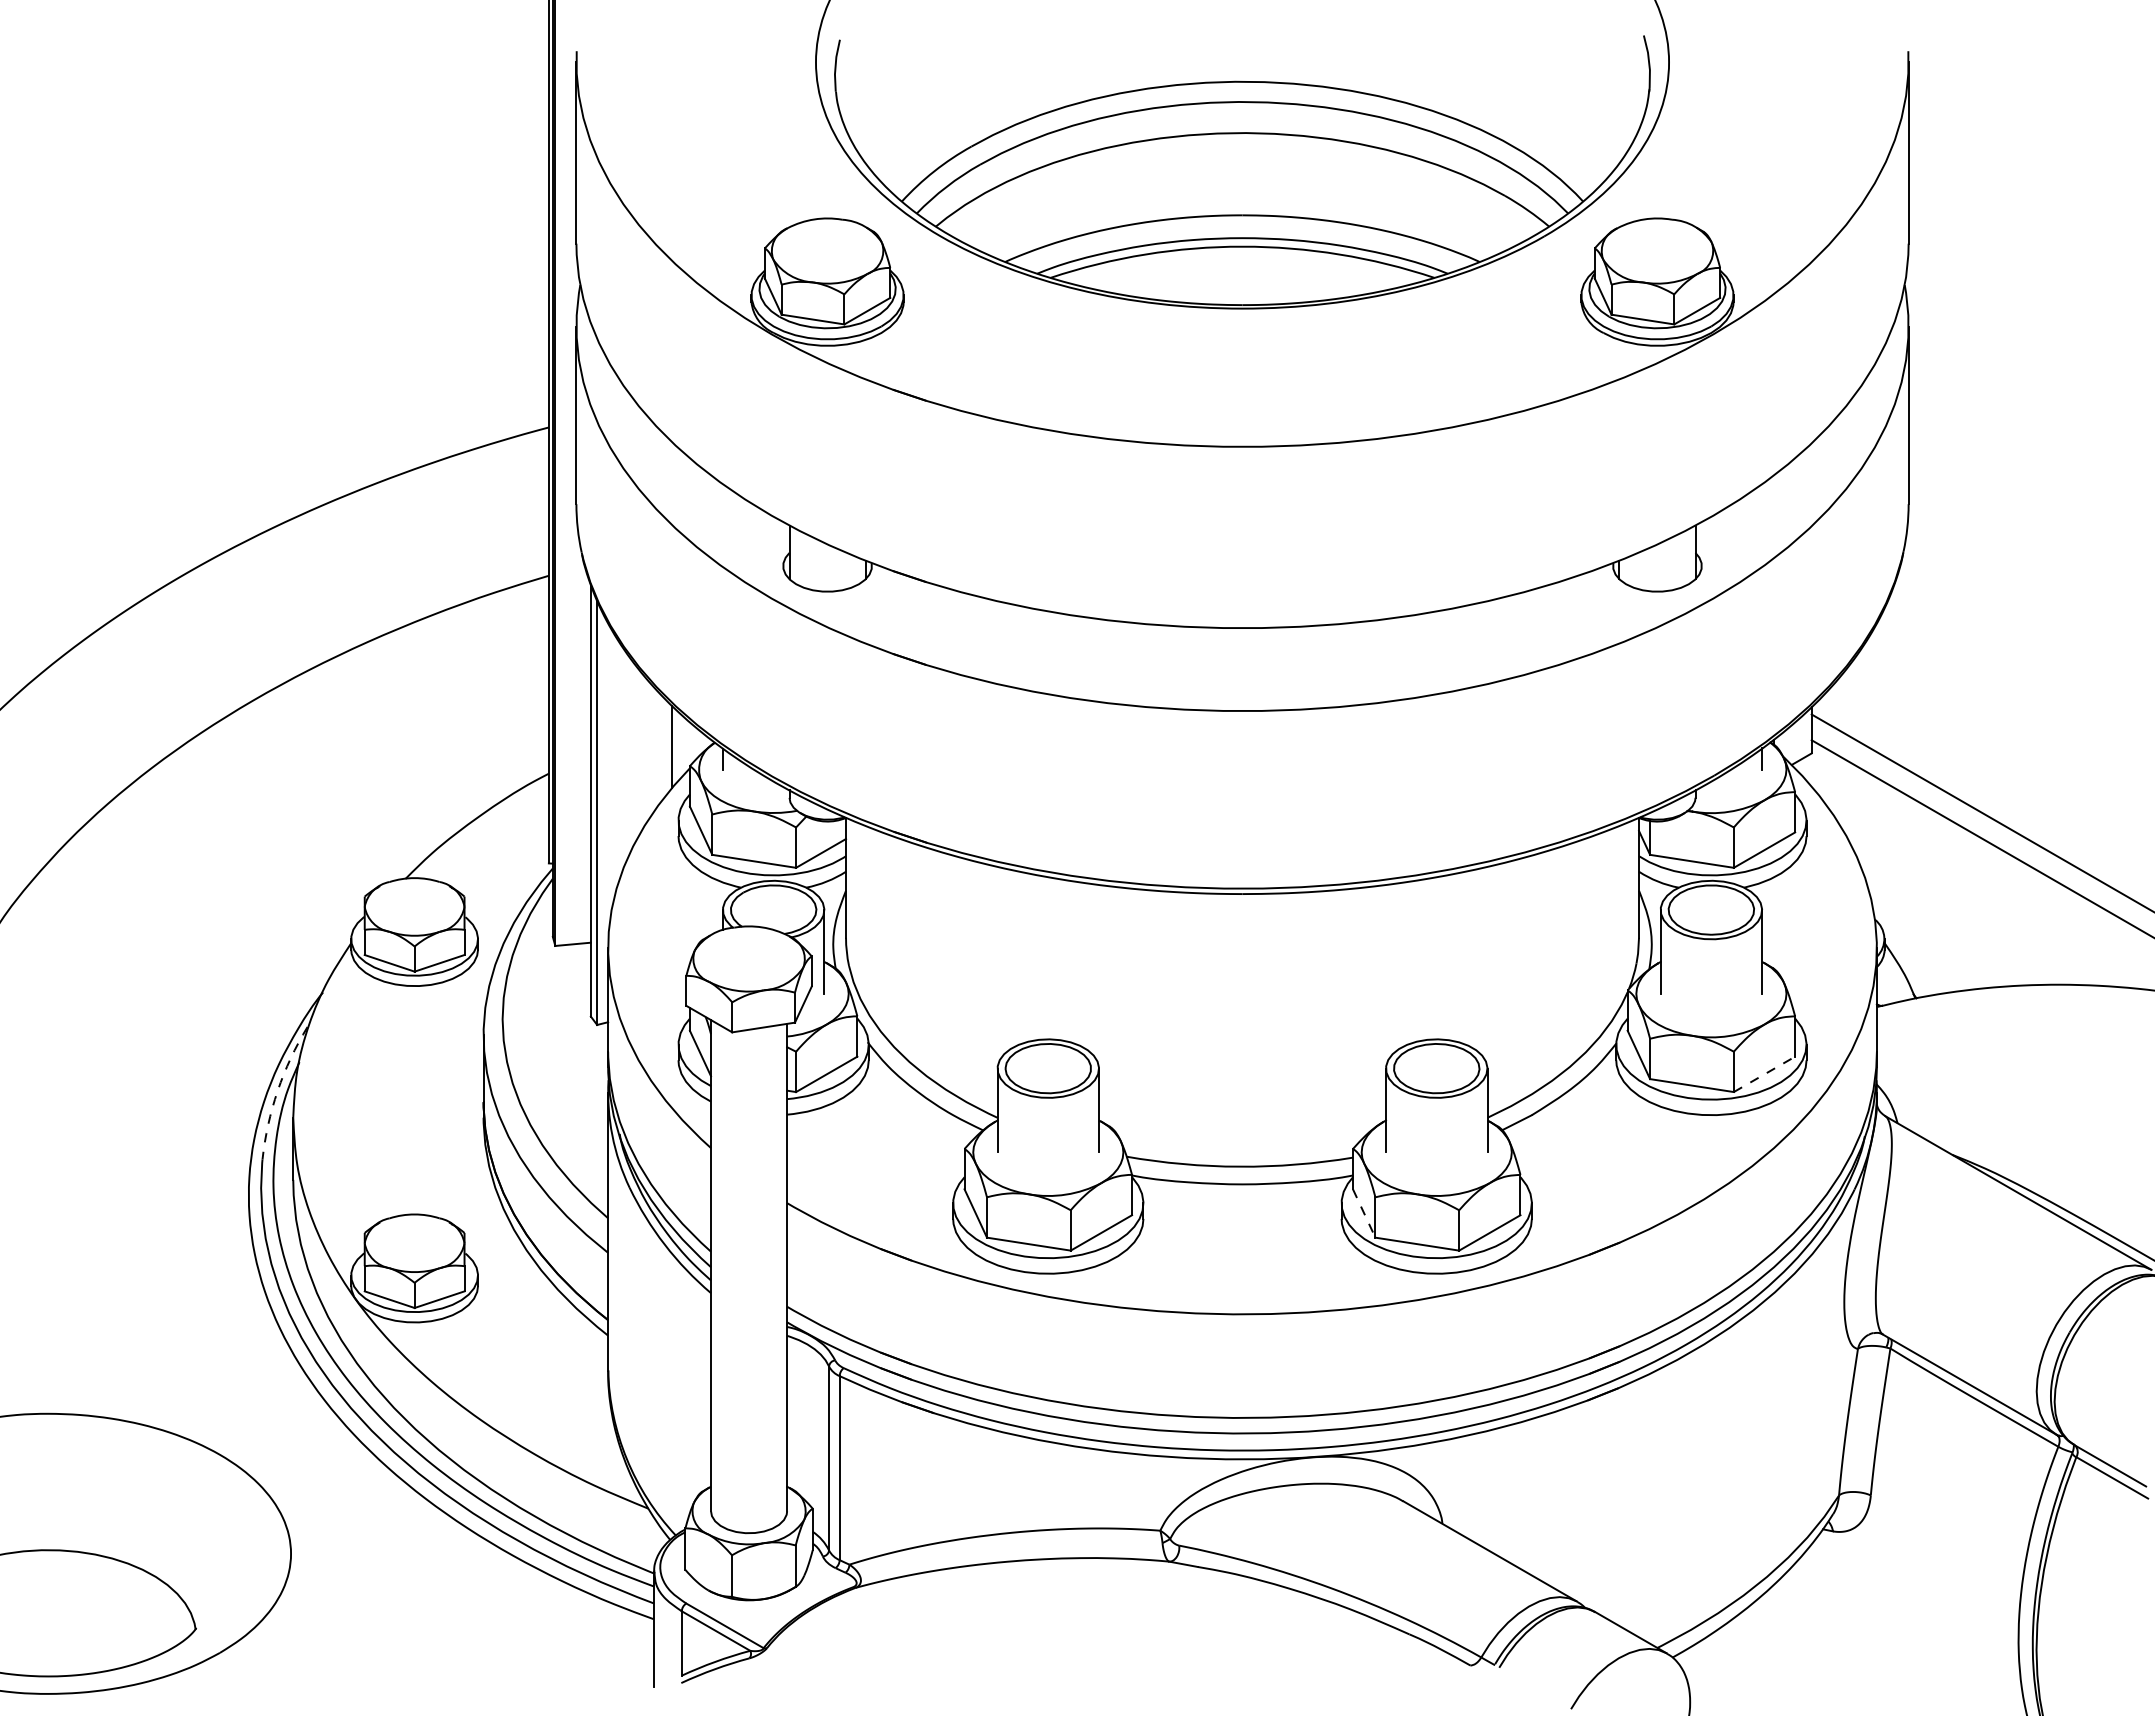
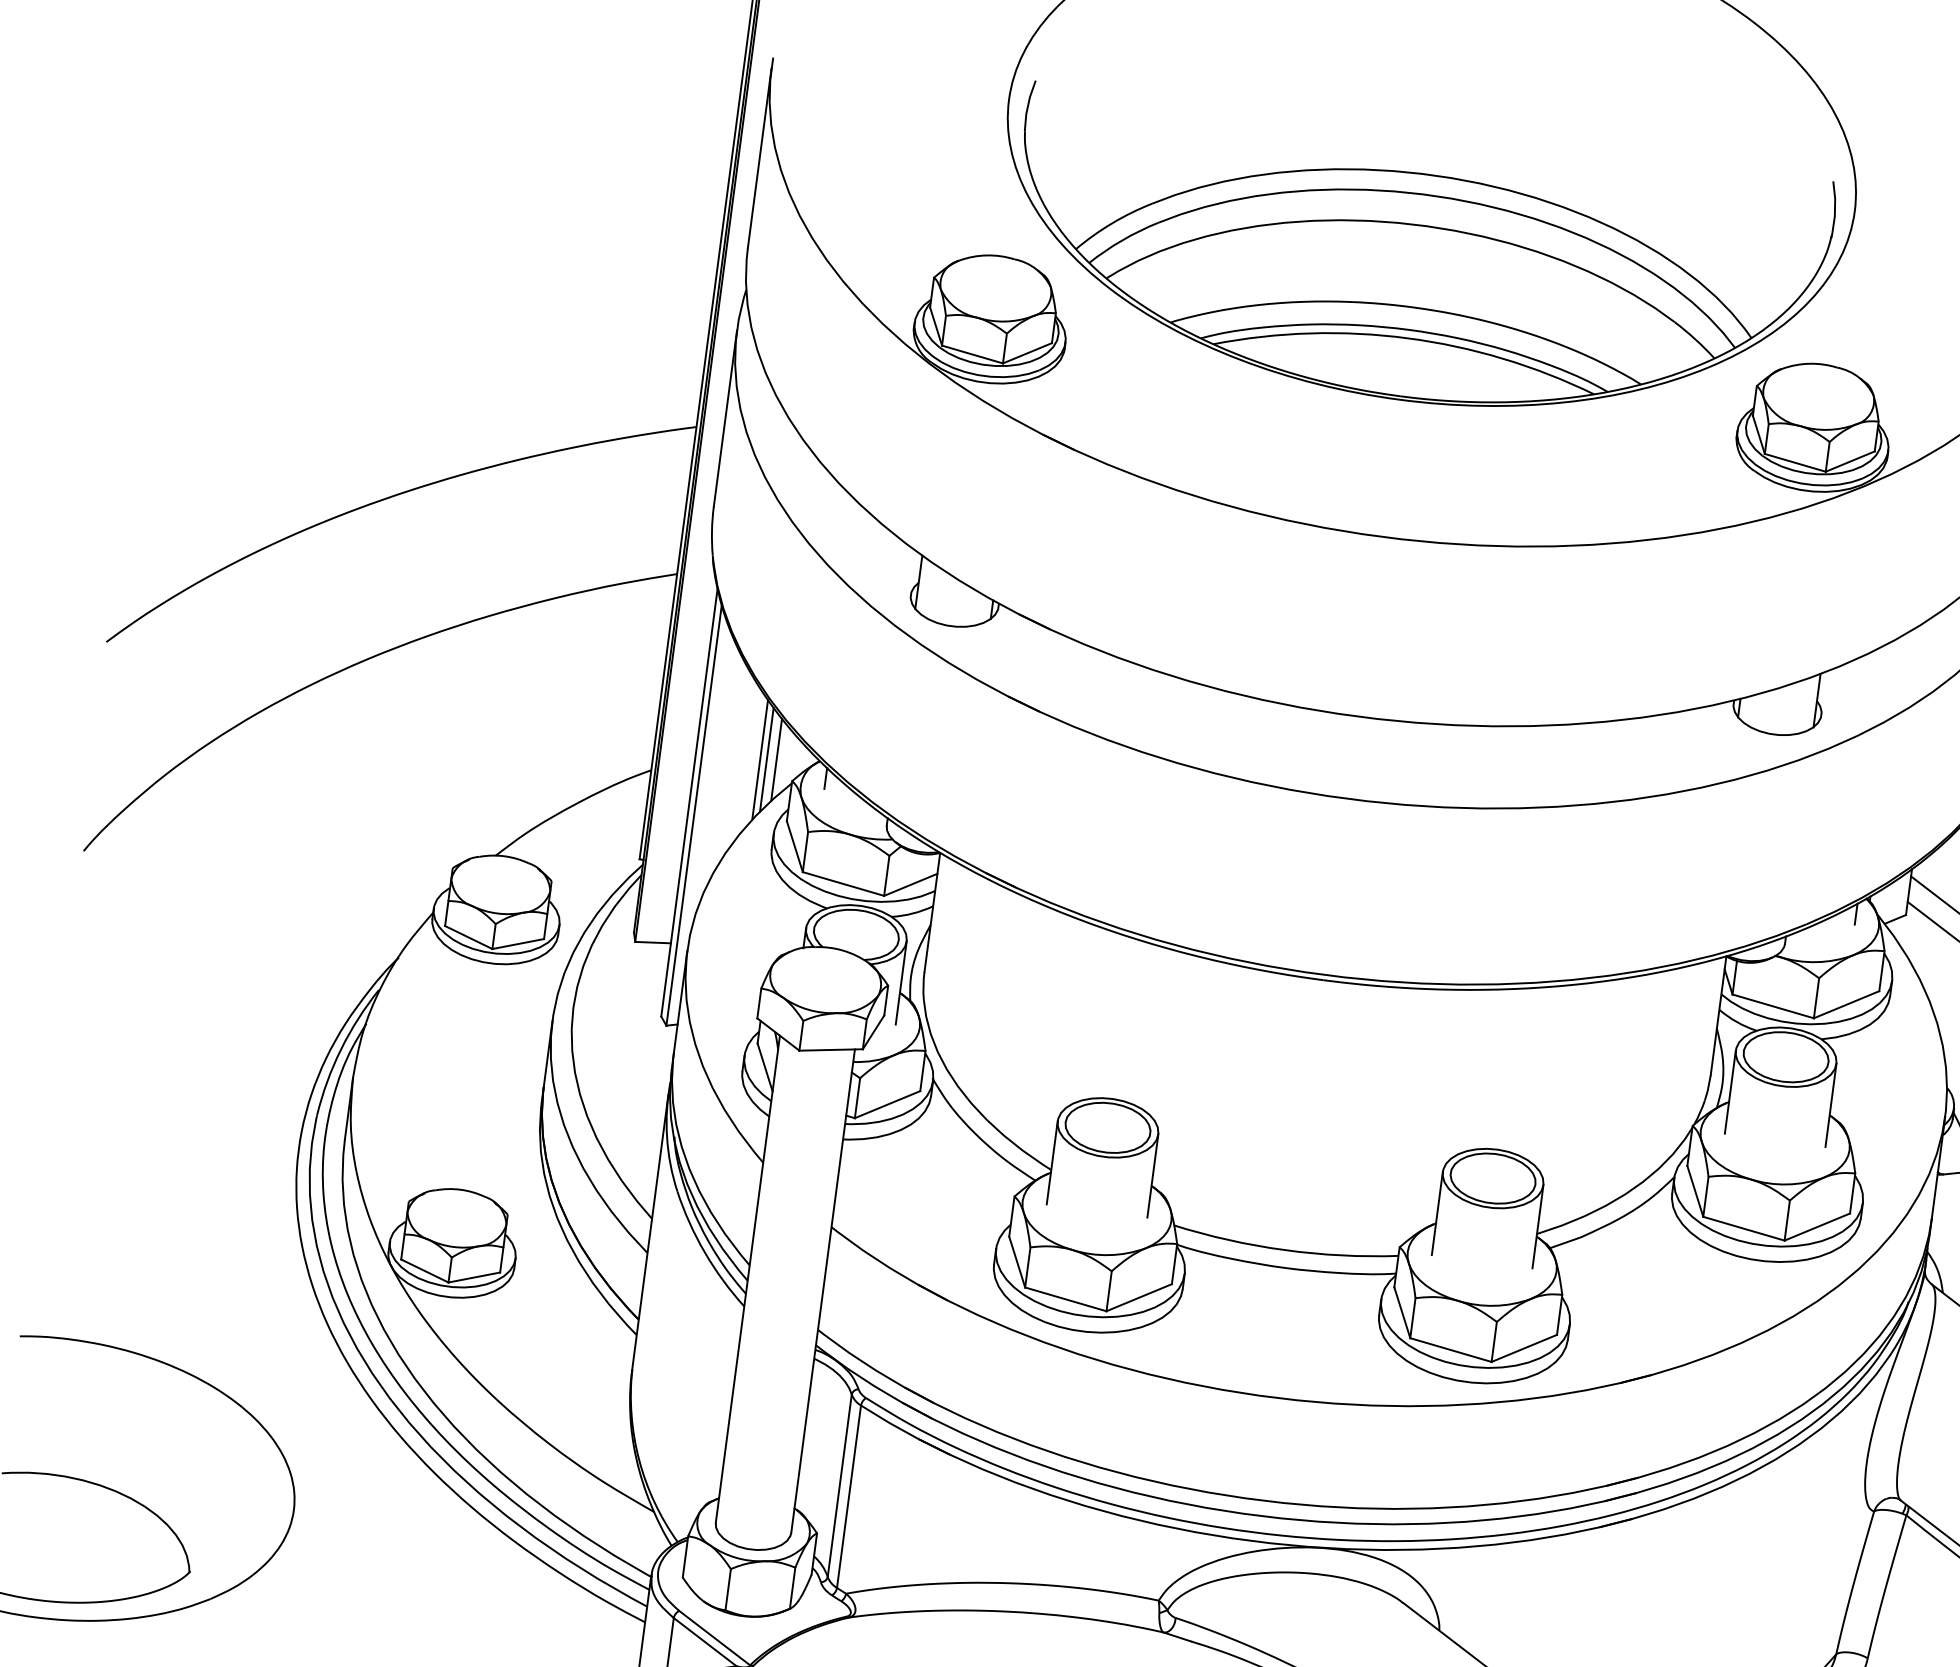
line: (662, 747) -> (767, 759), added
line: (655, 748) -> (760, 759), added
line: (1764, 1074) -> (1817, 1227), dashed -> solid
arc: (277, 1090) -> (340, 1048), dashed -> solid
line: (1364, 1213) -> (1402, 1312), dashed -> solid

